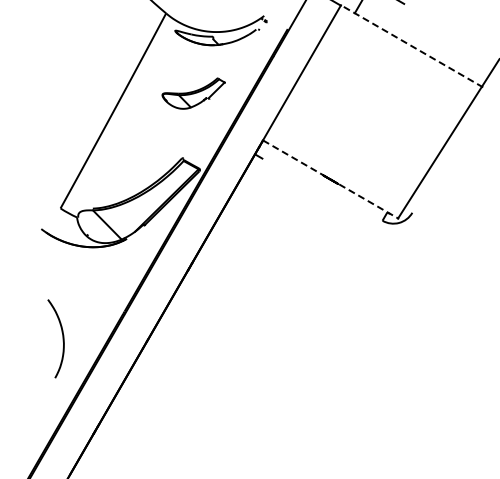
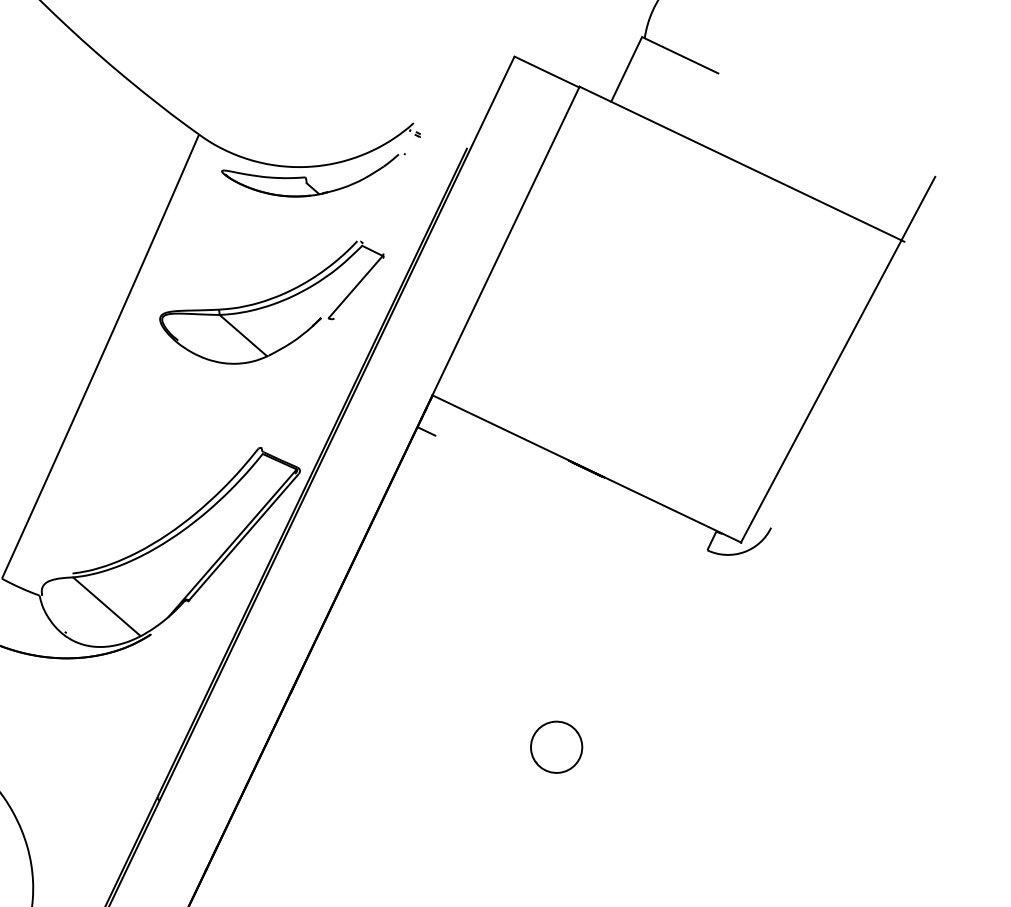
line: (411, 46) -> (740, 164), dashed -> solid
part: (193, 93) -> (272, 304), size x1.67
line: (331, 179) -> (588, 468), dashed -> solid
circle: (306, 304) -> (555, 746), added

